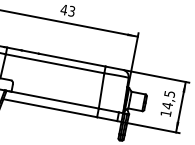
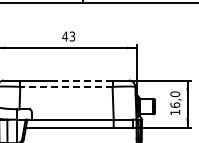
line: (71, 59) -> (80, 80), solid -> dashed
line: (54, 63) -> (65, 86), solid -> dashed
text: (168, 99) -> (175, 99), 14,5 -> 16,0

